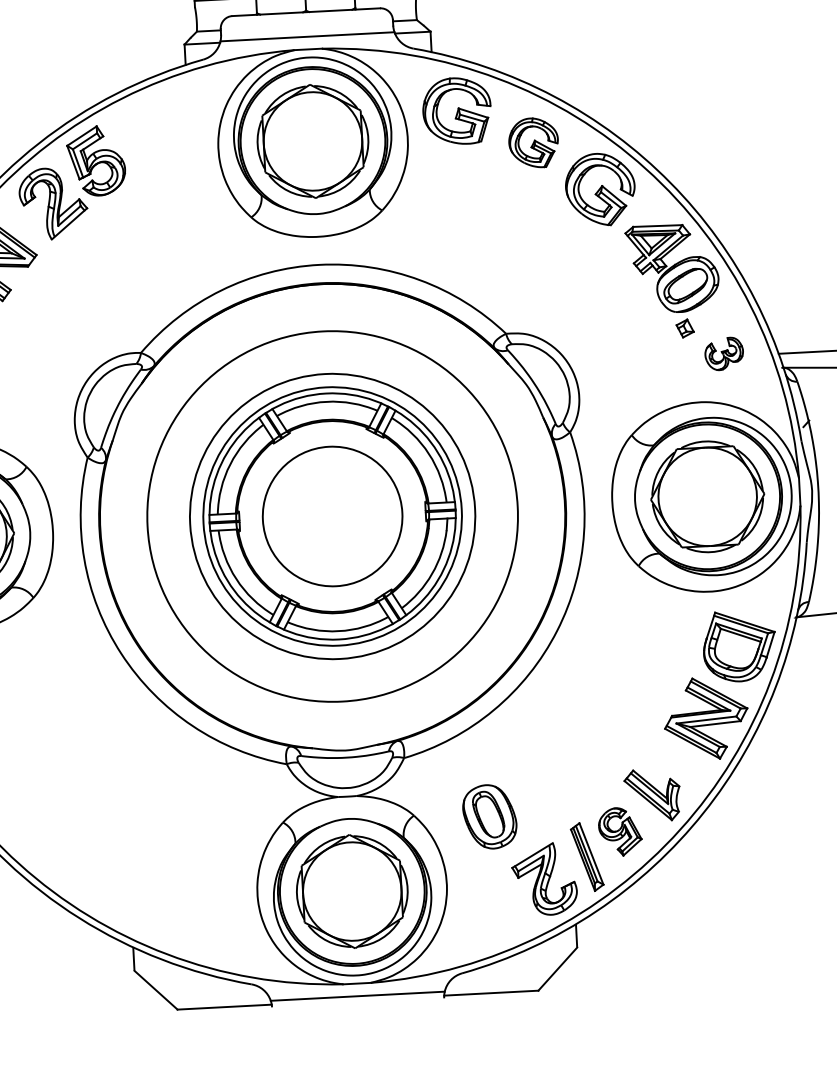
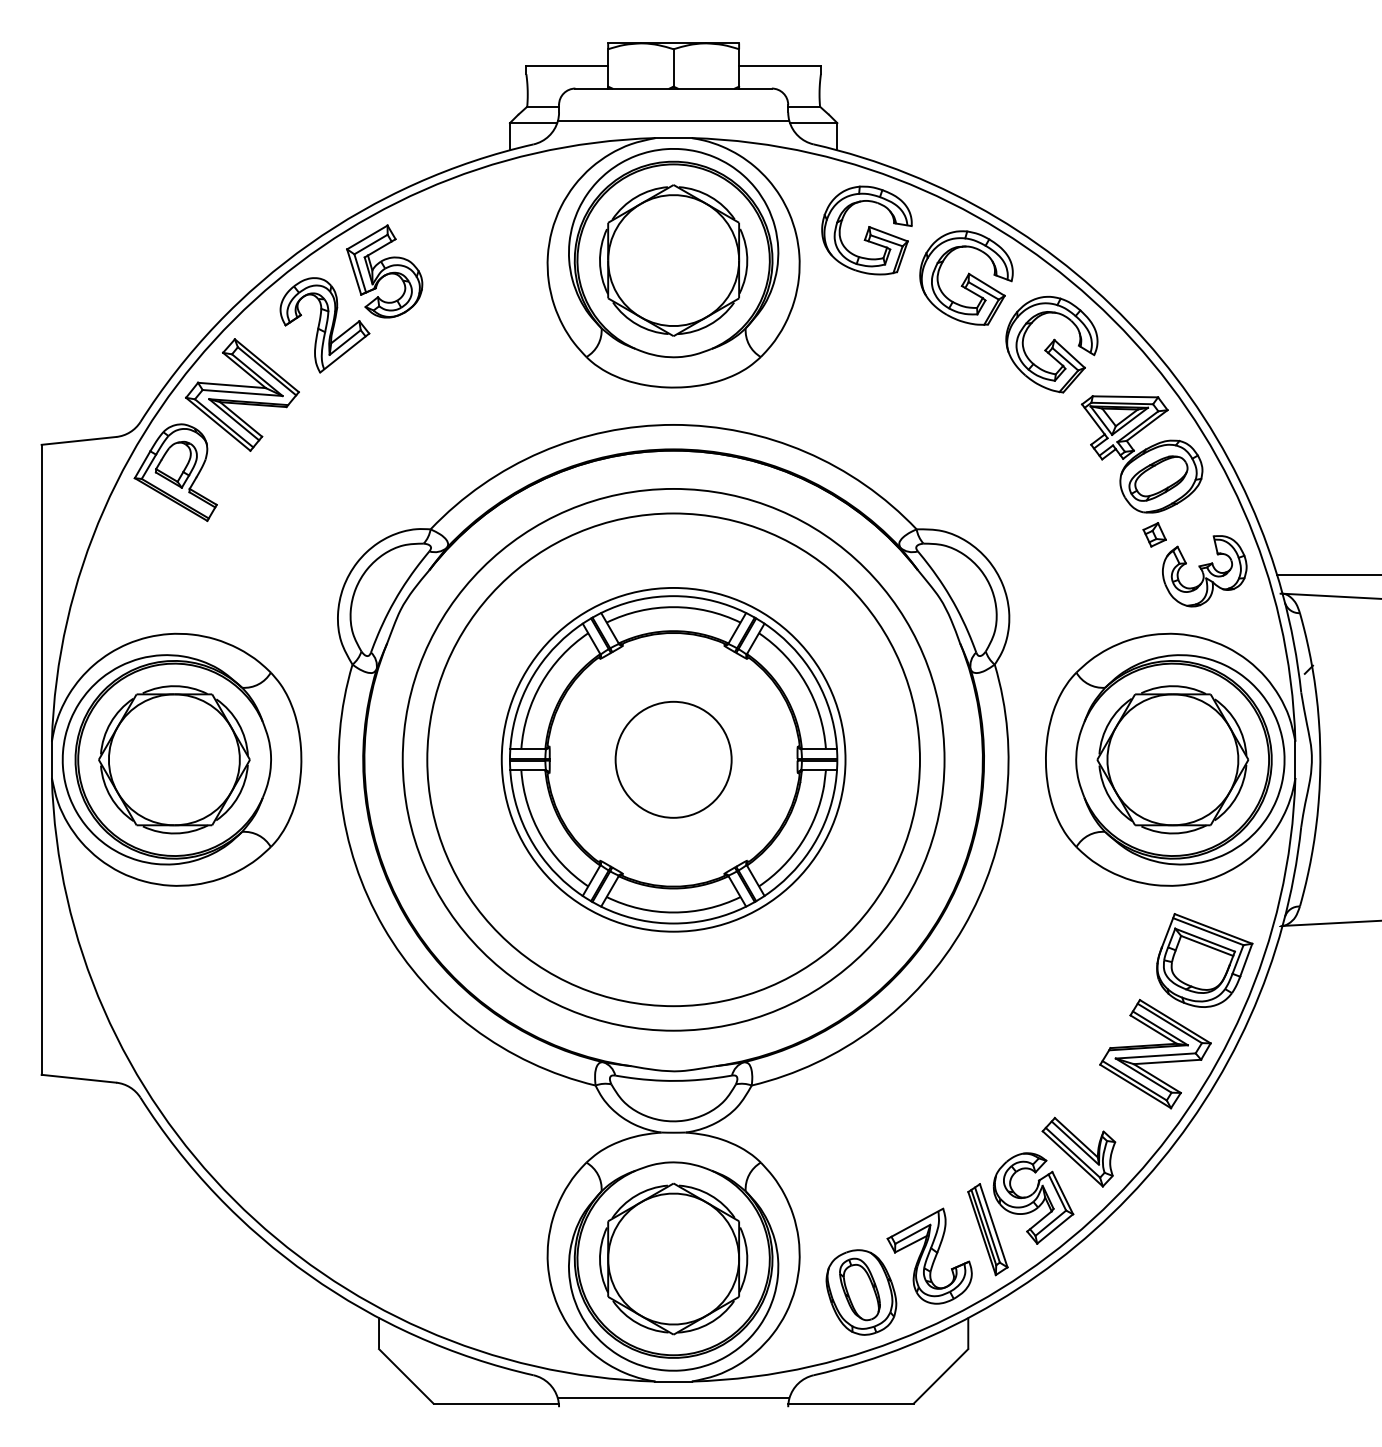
part: (533, 142) -> (966, 277), size x1.43
part: (724, 354) -> (1204, 571), size x1.67
circle: (332, 516) -> (673, 759), size x0.62
circle: (332, 516) -> (673, 759), size x1.43
part: (489, 816) -> (861, 1292), moved
part: (620, 831) -> (1033, 1198), size x1.43

